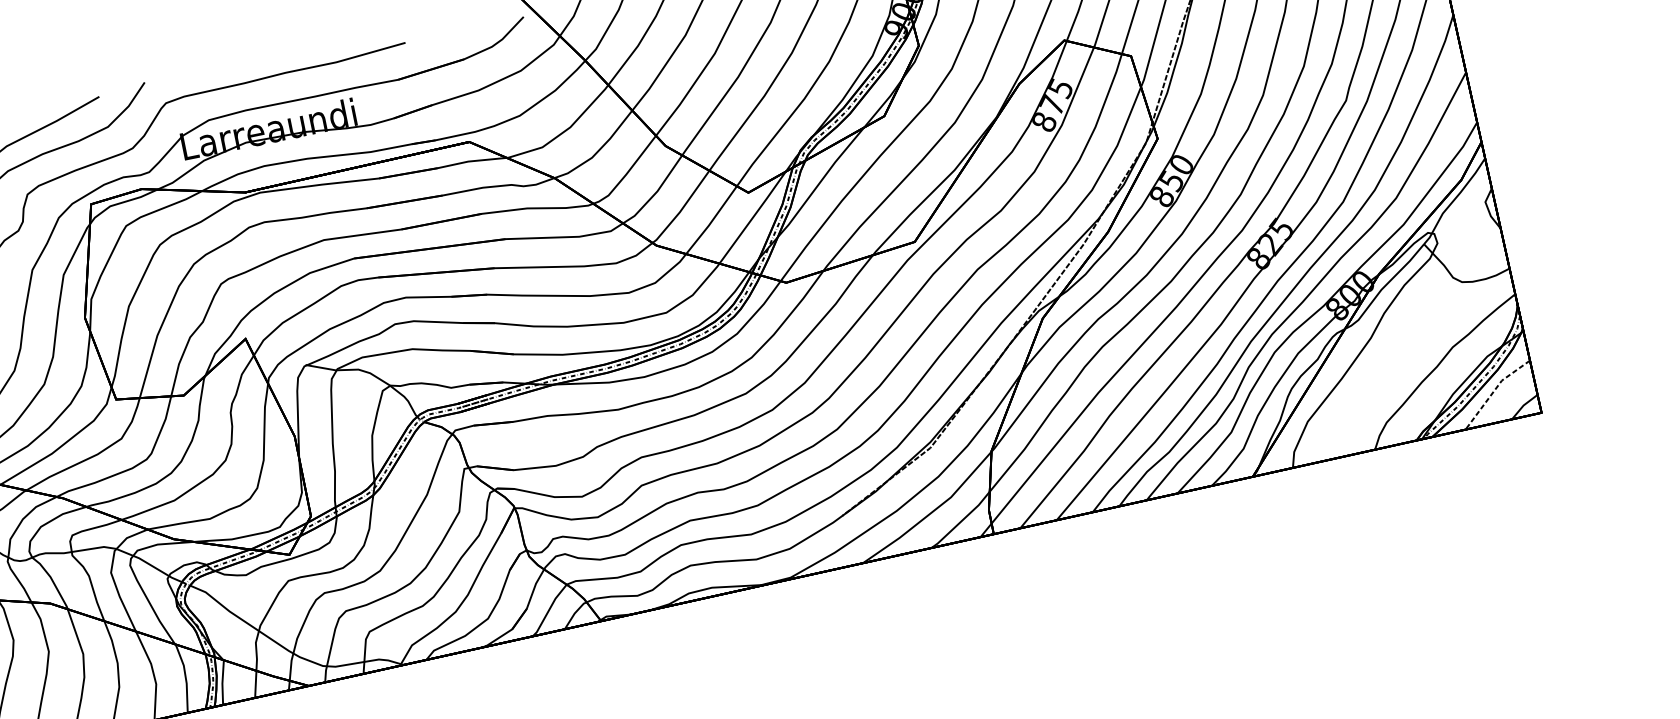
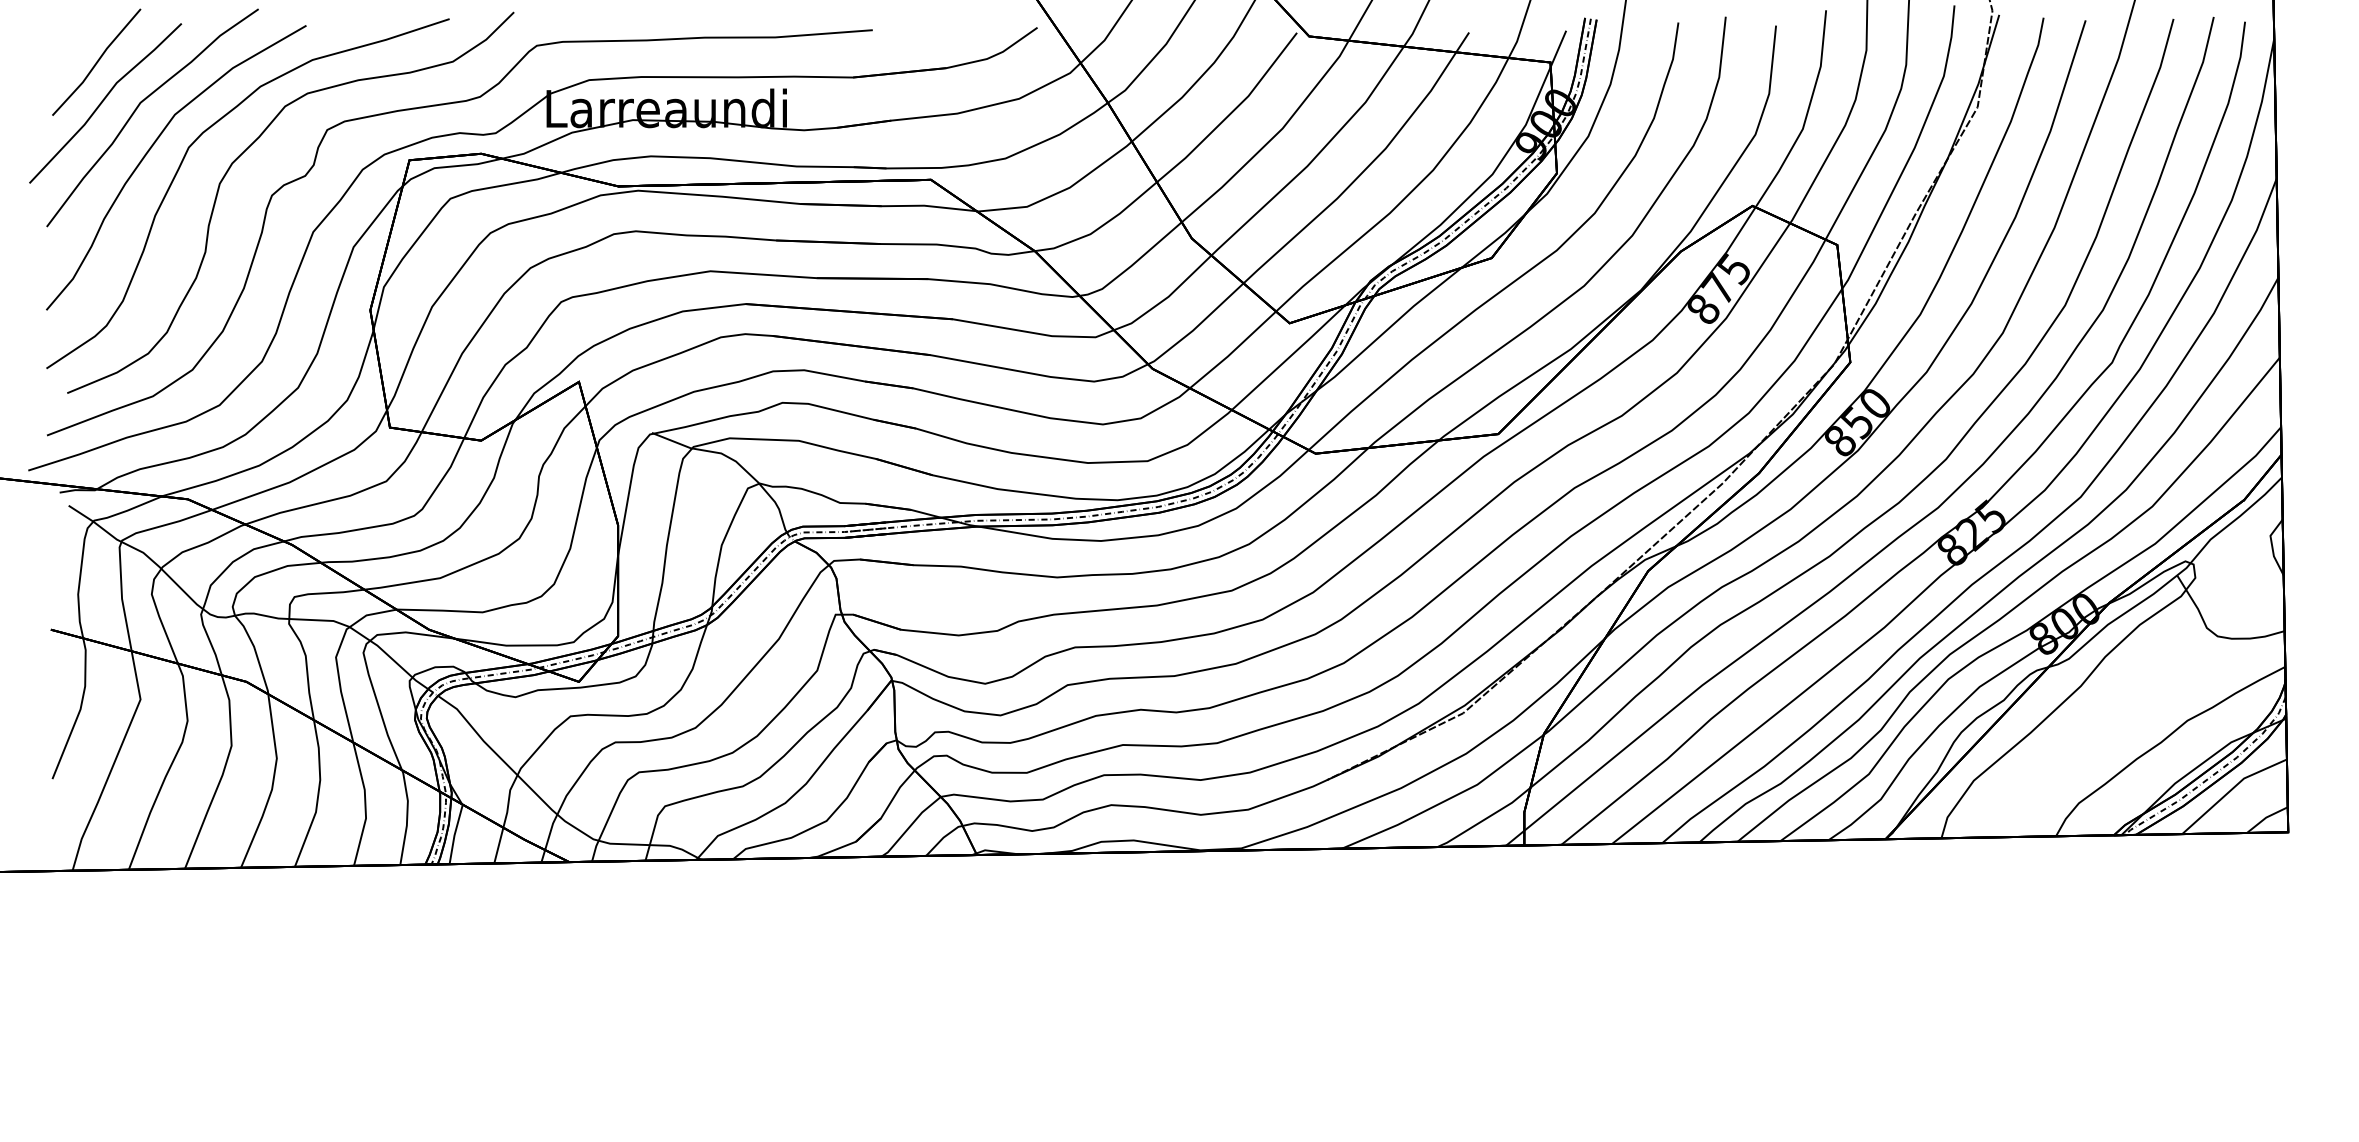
line: (1493, 391) -> (2230, 790), dashed -> solid

